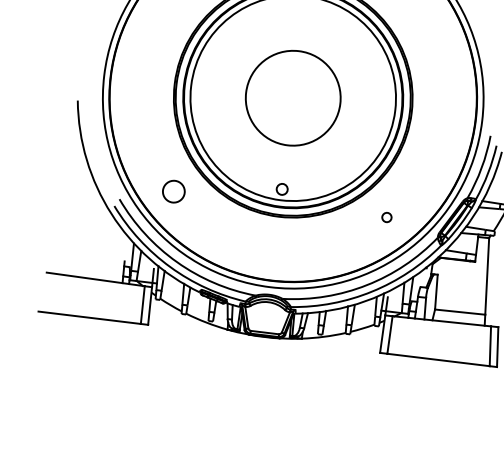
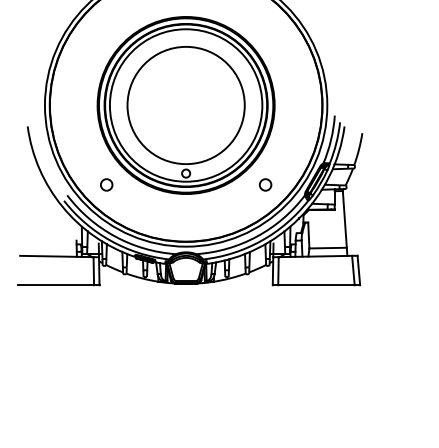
circle: (292, 98) -> (185, 105), size x1.67
circle: (173, 191) -> (106, 184), size x0.71
circle: (386, 216) -> (265, 184), size x1.67

